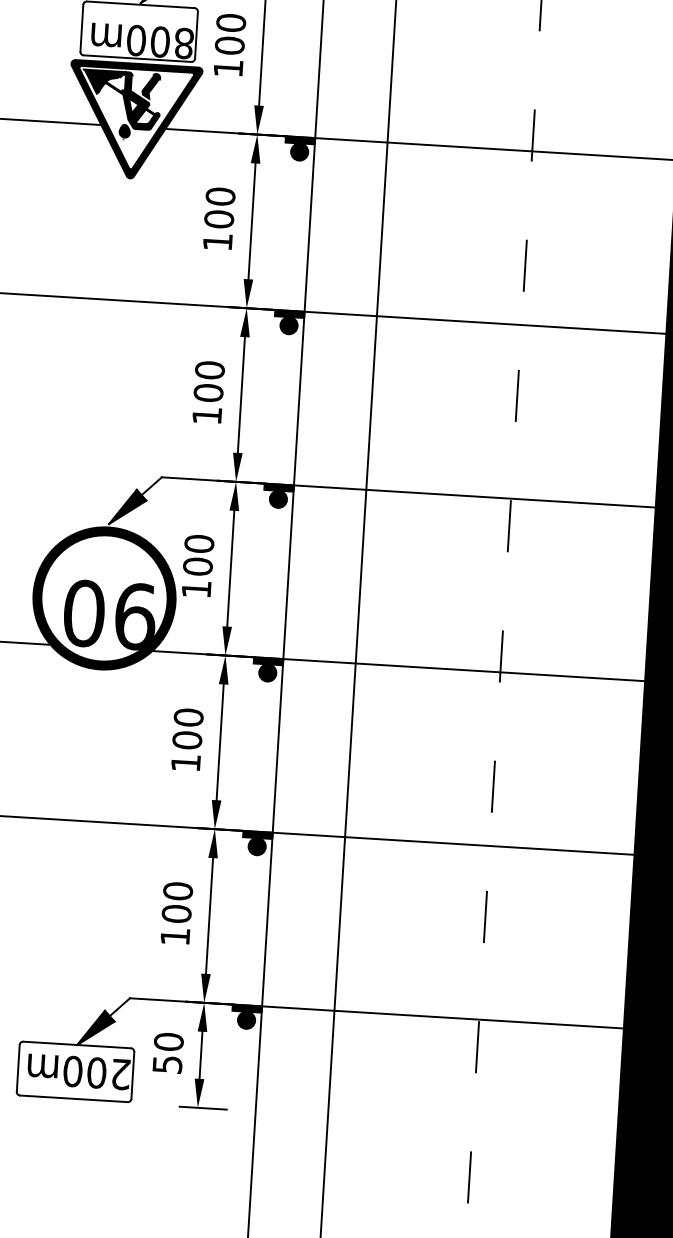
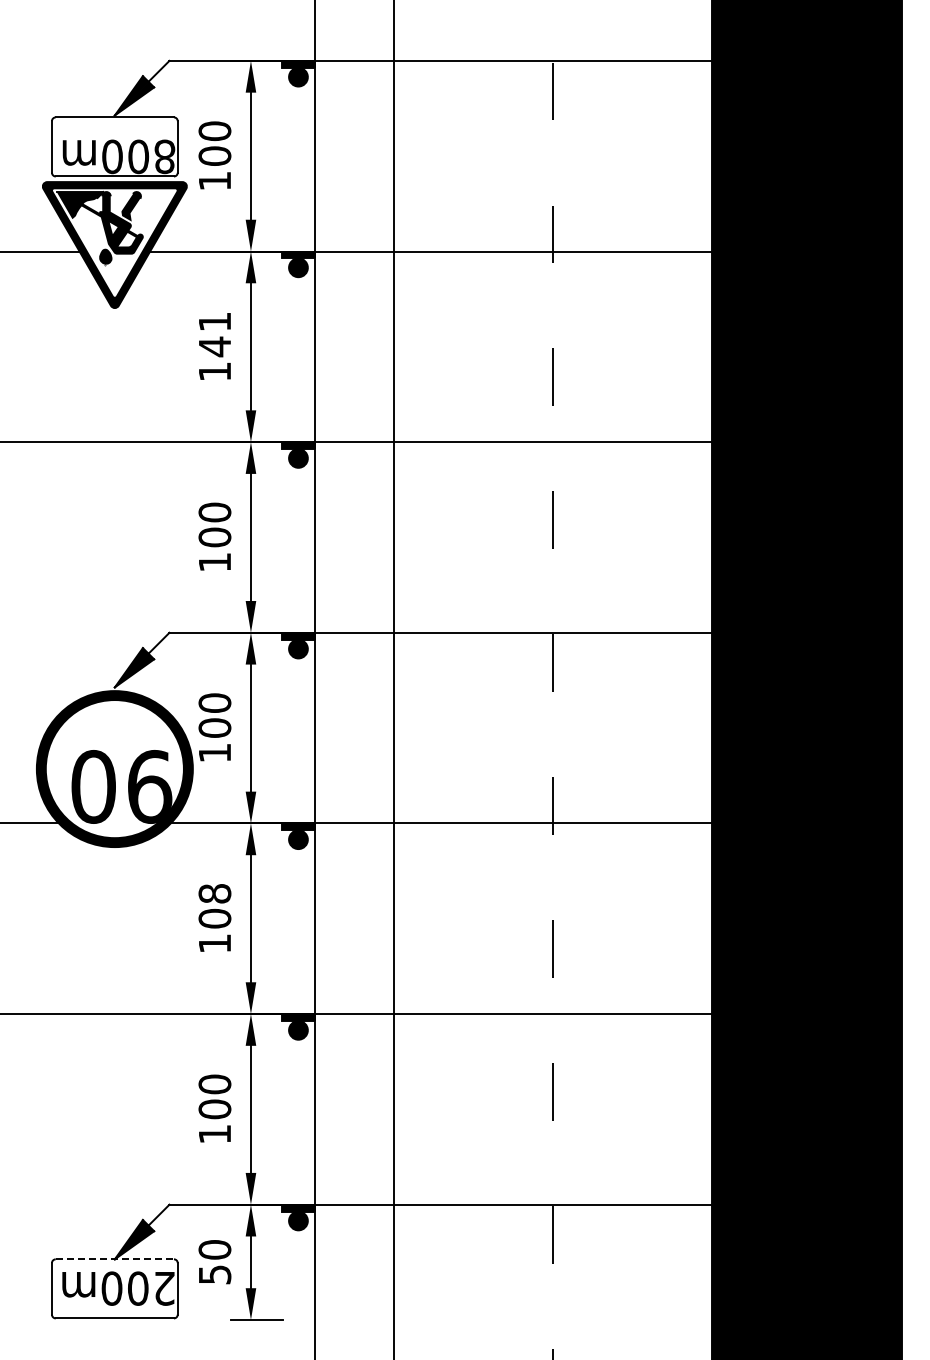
text: (219, 208) -> (214, 334), 100 -> 141
text: (188, 717) -> (214, 893), 100 -> 108
line: (77, 1045) -> (115, 1259), solid -> dashed

